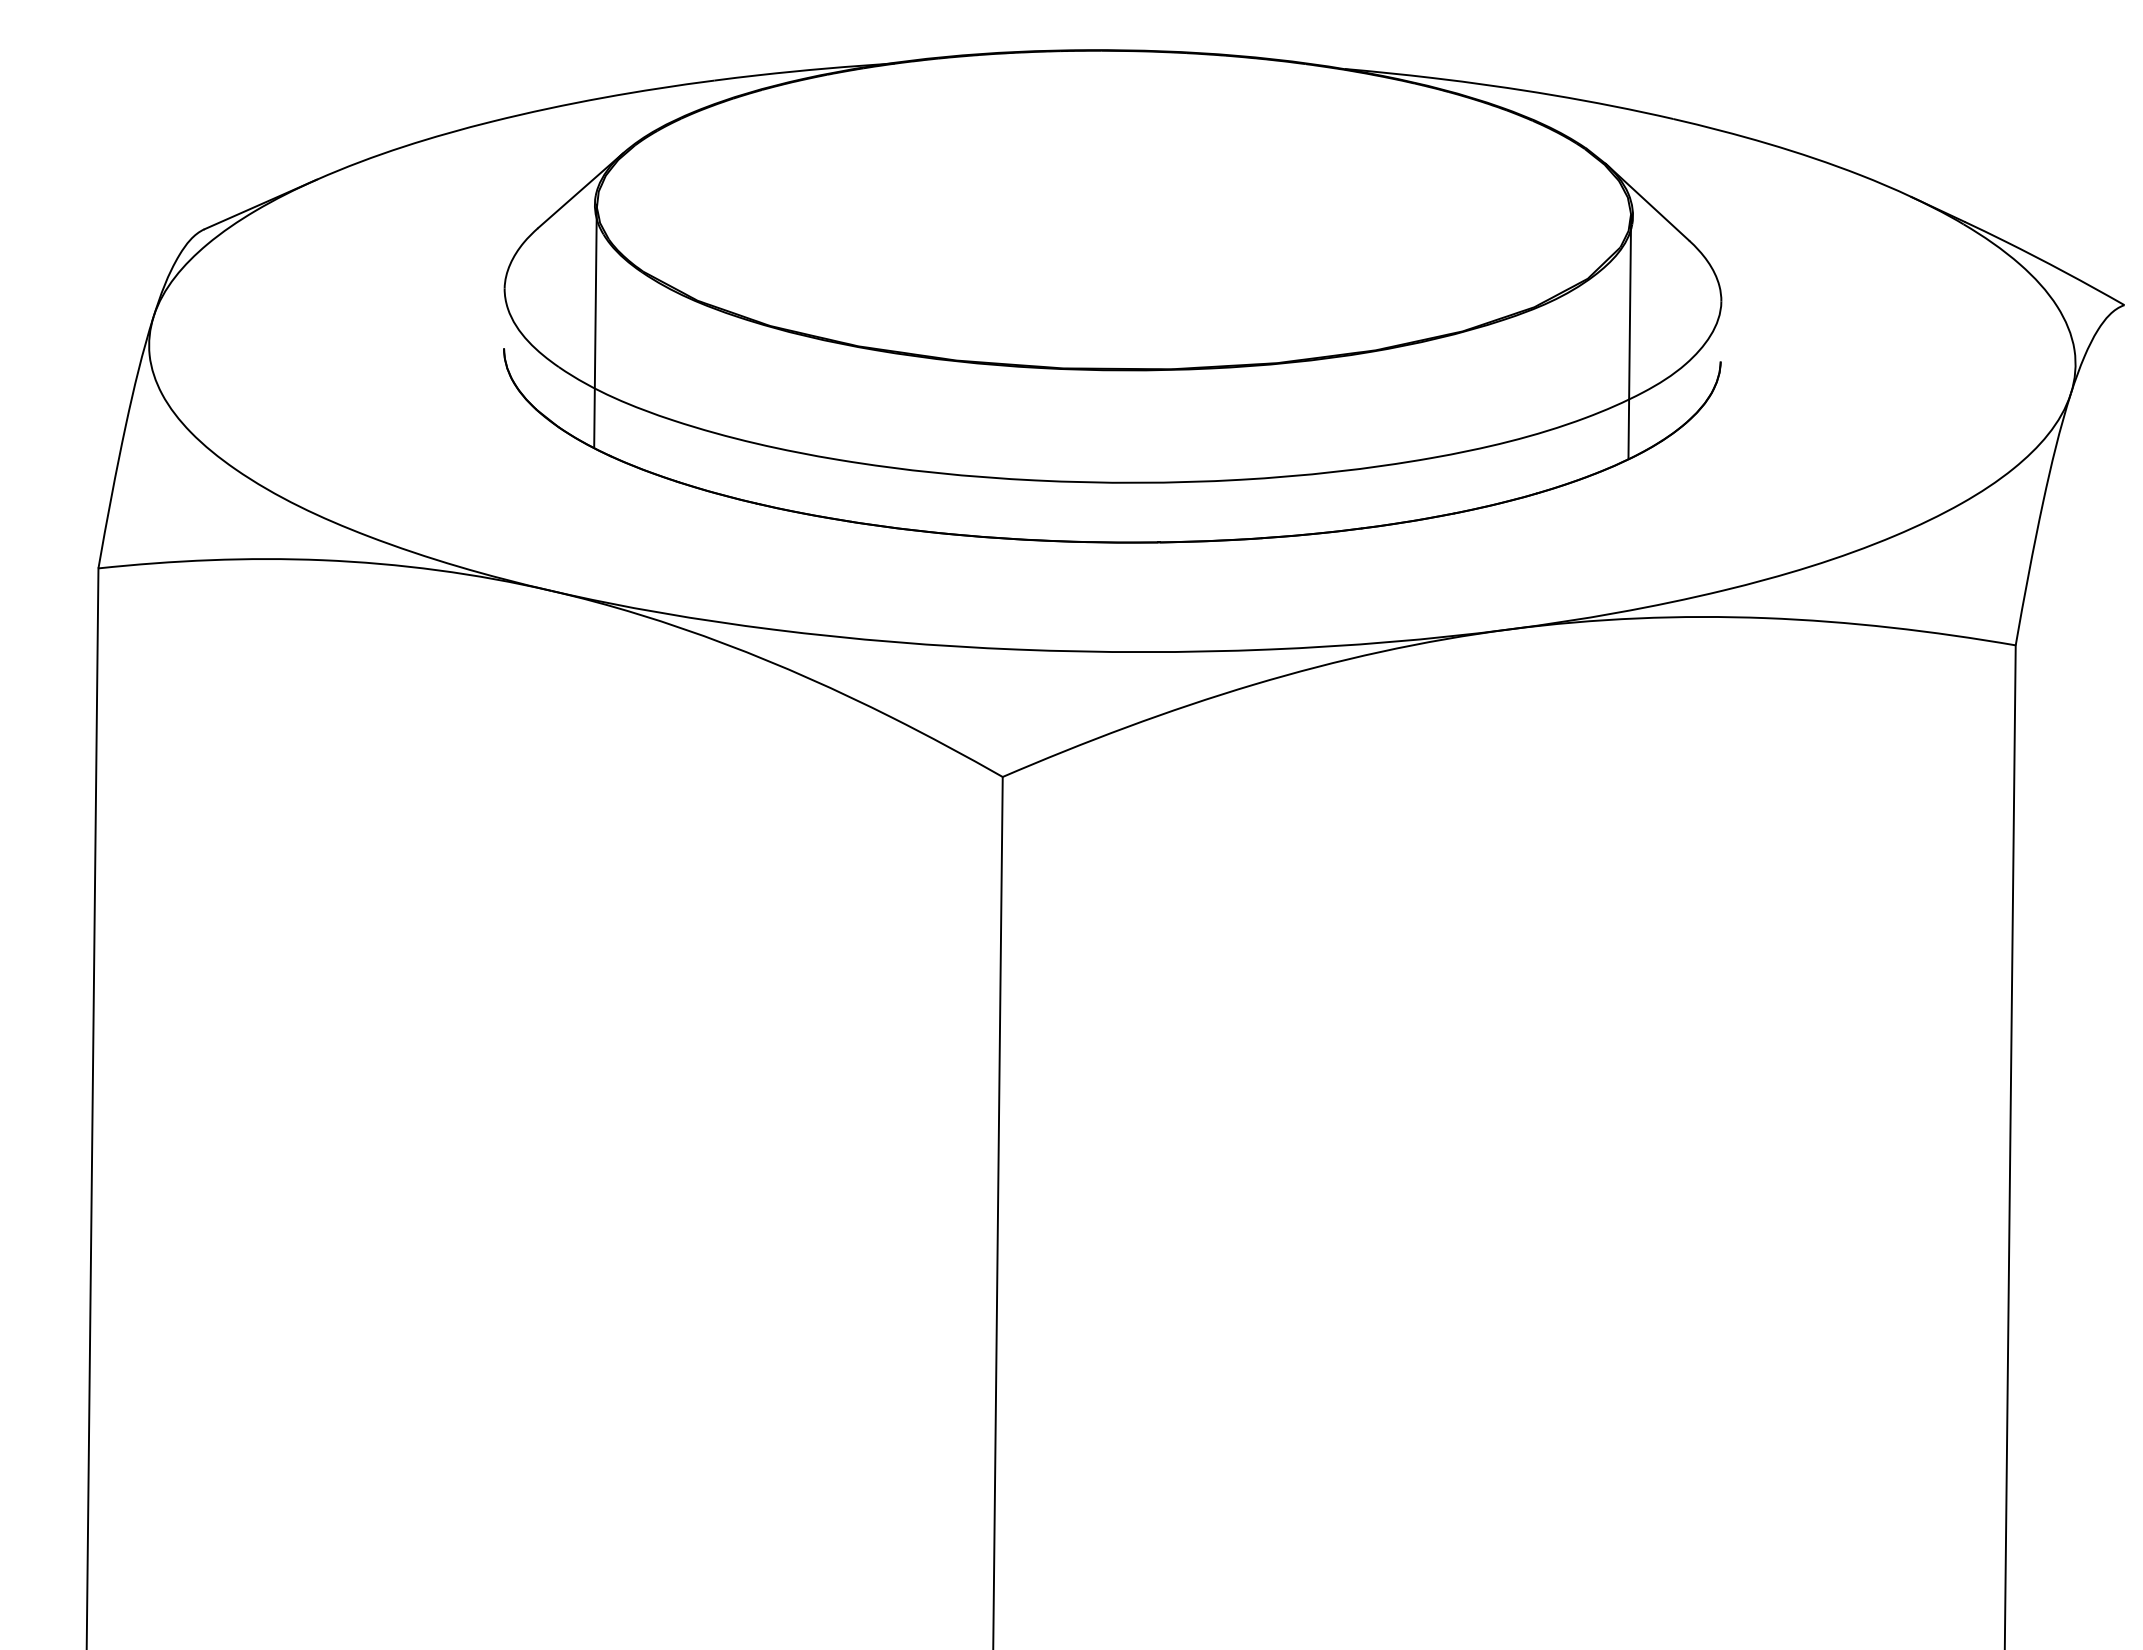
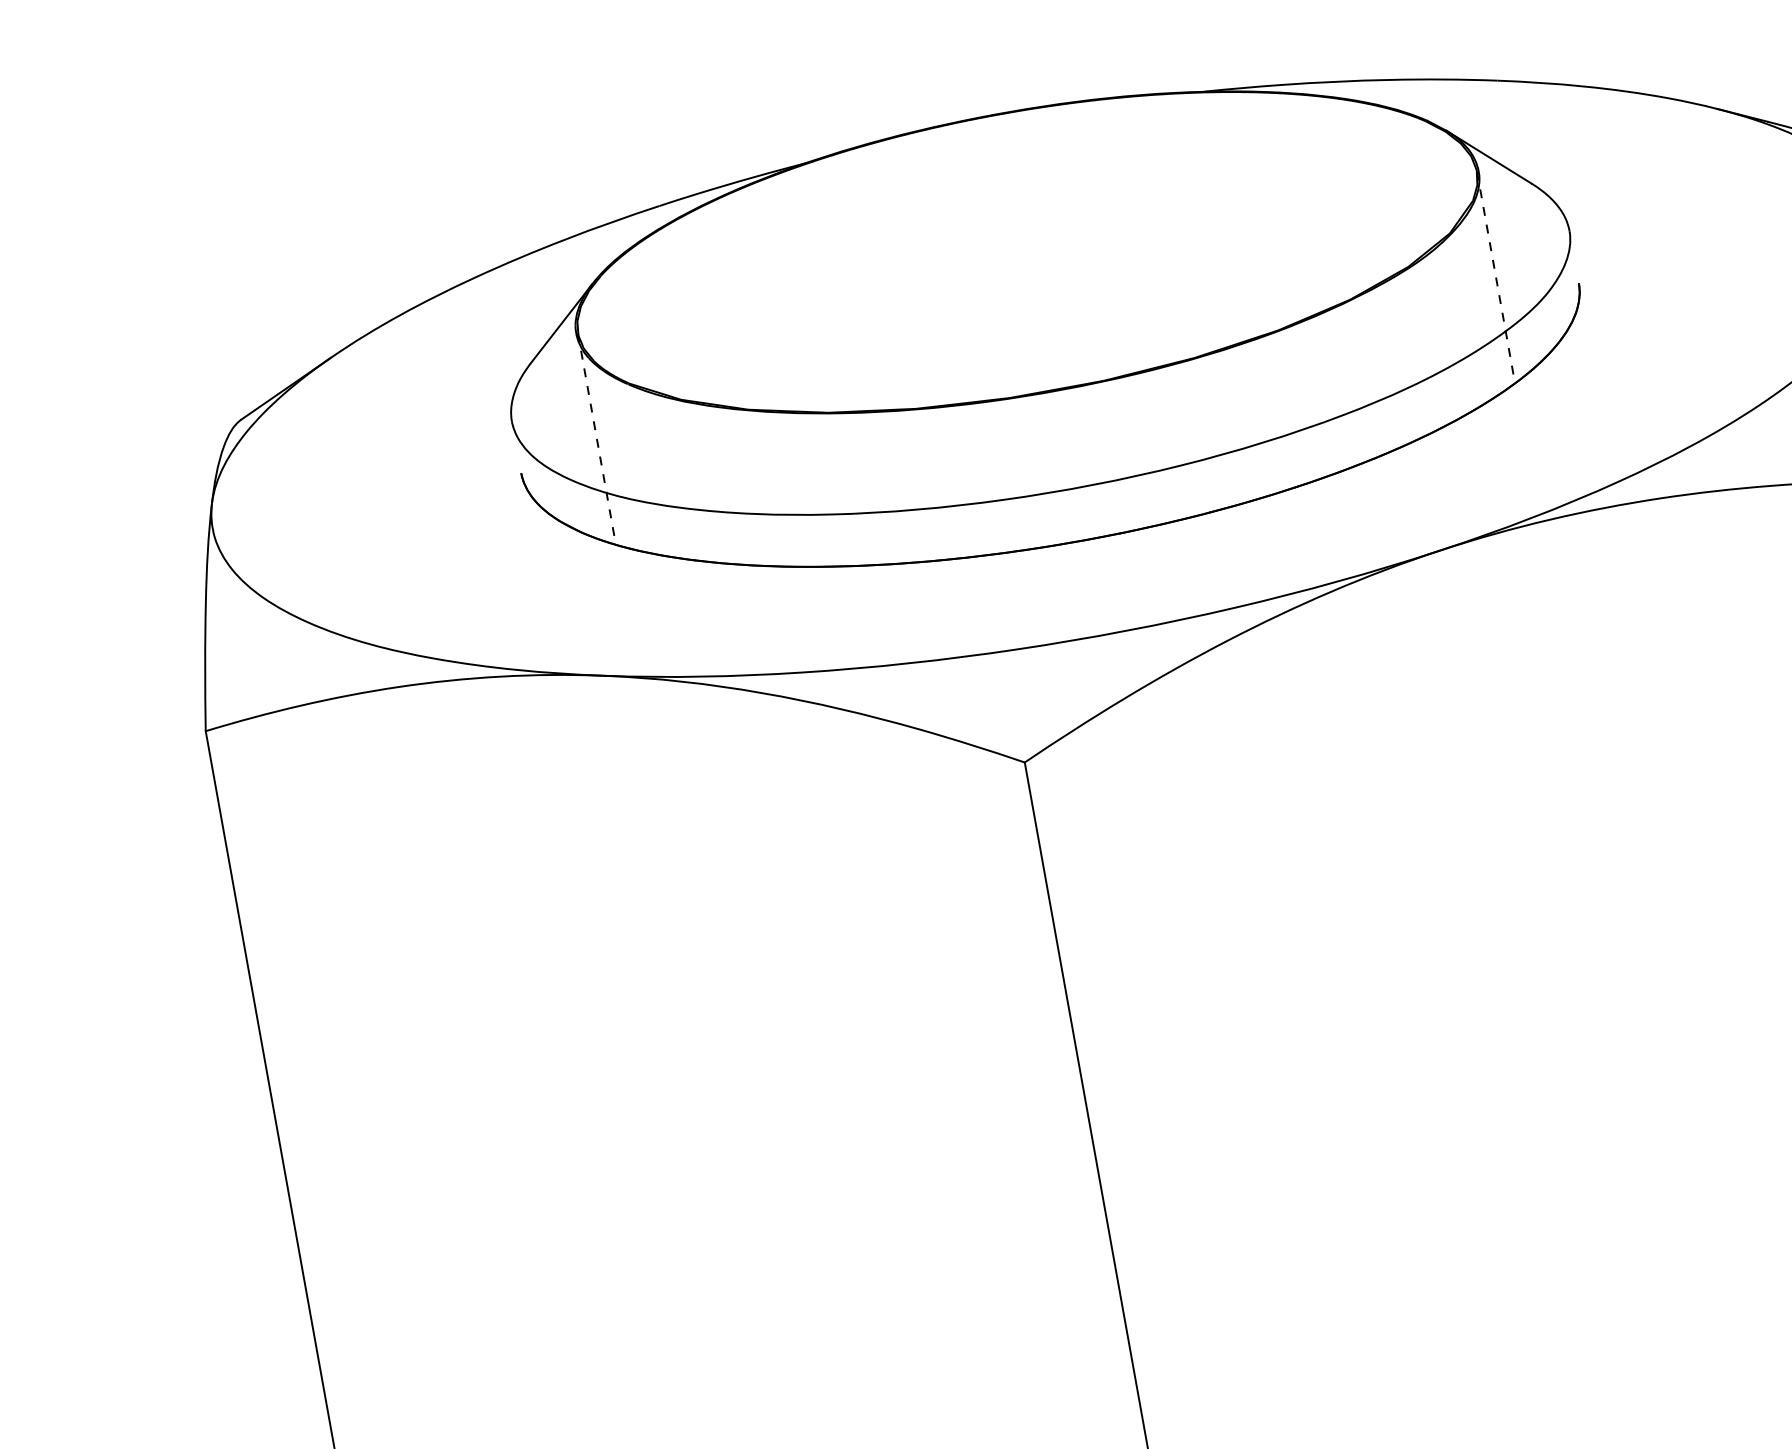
line: (595, 326) -> (596, 439), solid -> dashed
line: (1629, 337) -> (1495, 277), solid -> dashed

